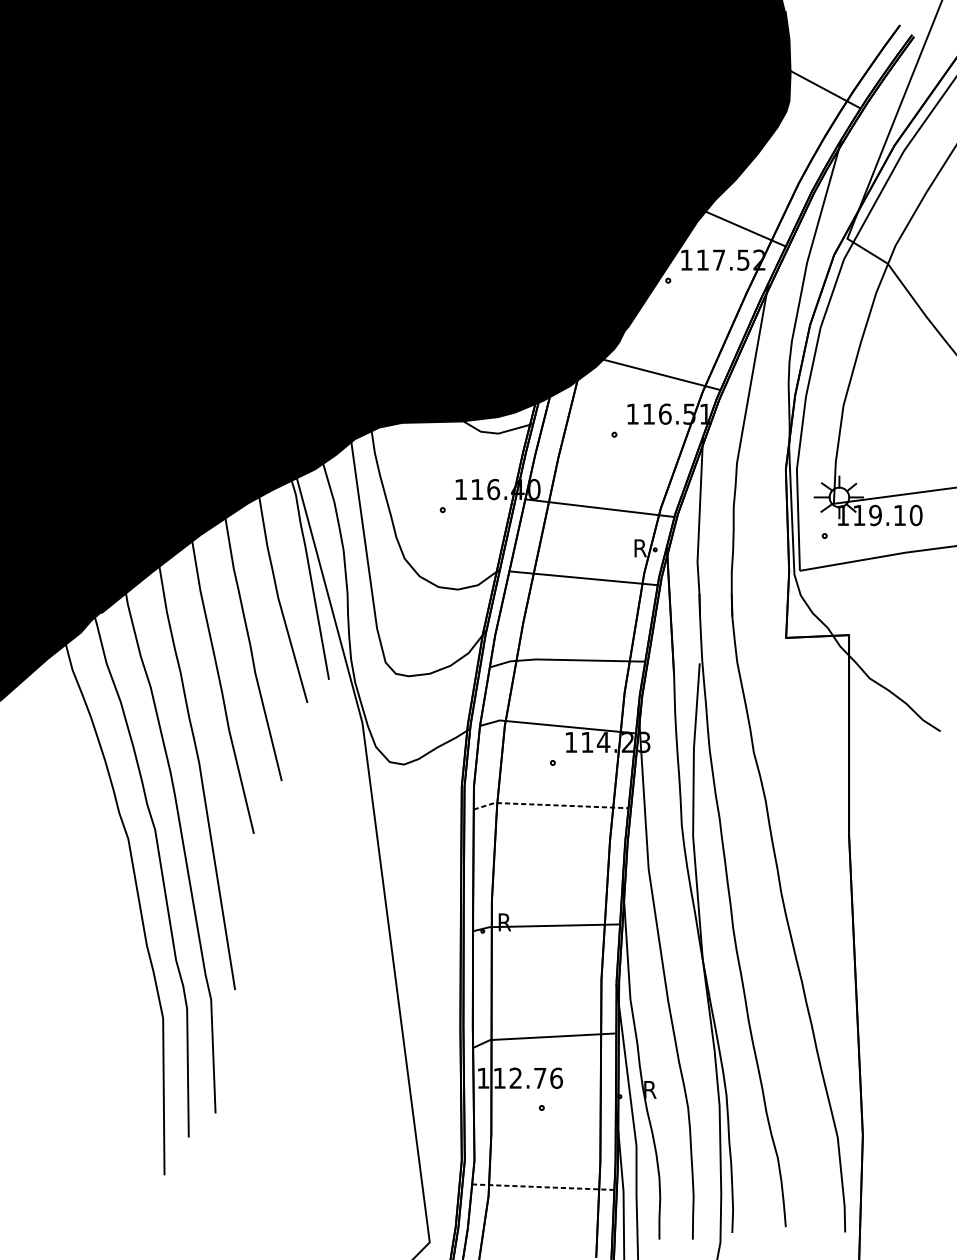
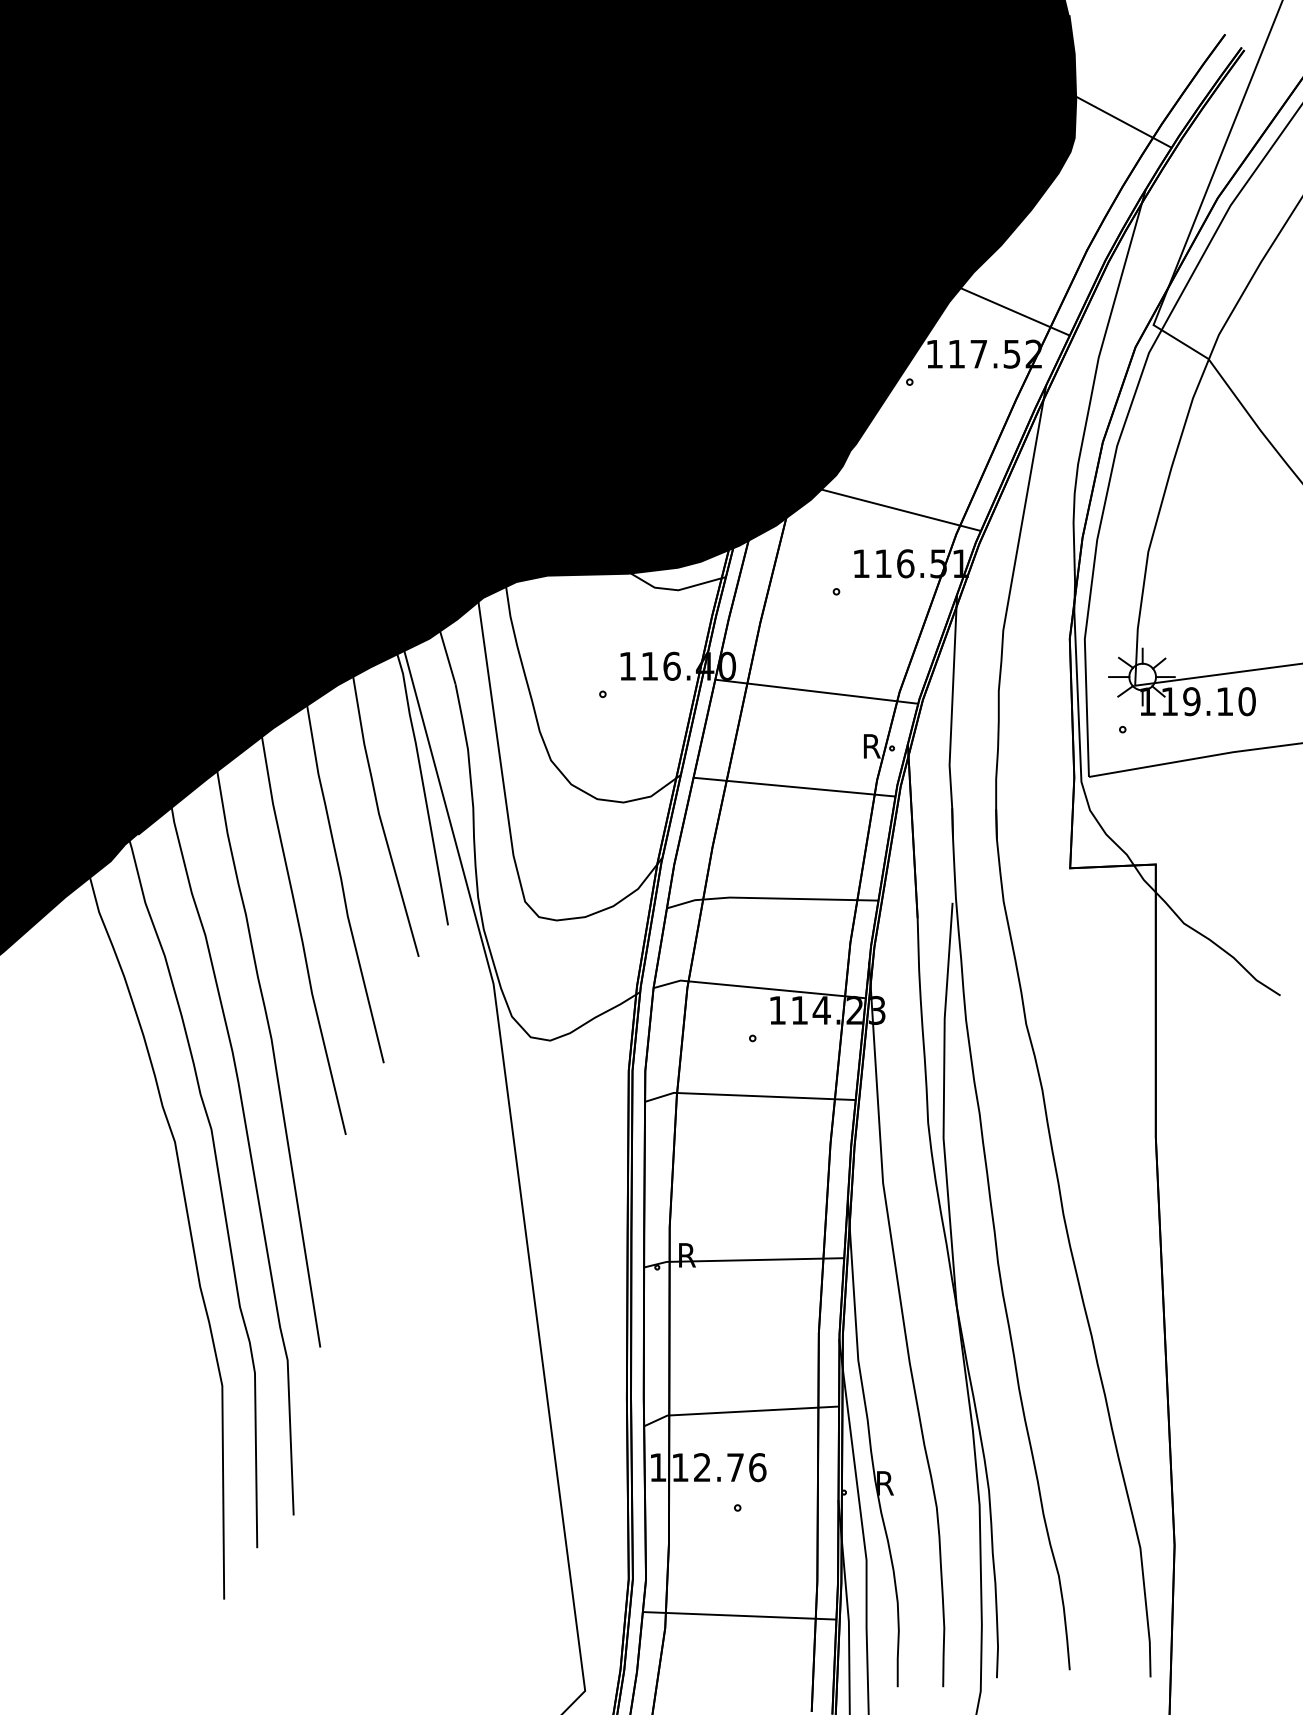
line: (549, 804) -> (748, 1095), dashed -> solid
line: (543, 1186) -> (739, 1615), dashed -> solid

